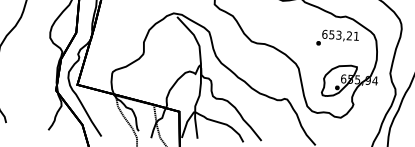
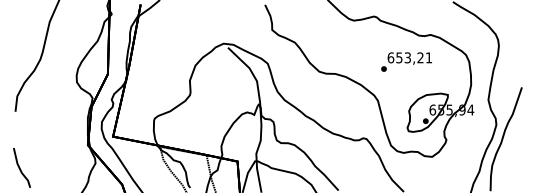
text: (337, 38) -> (406, 61), moved

